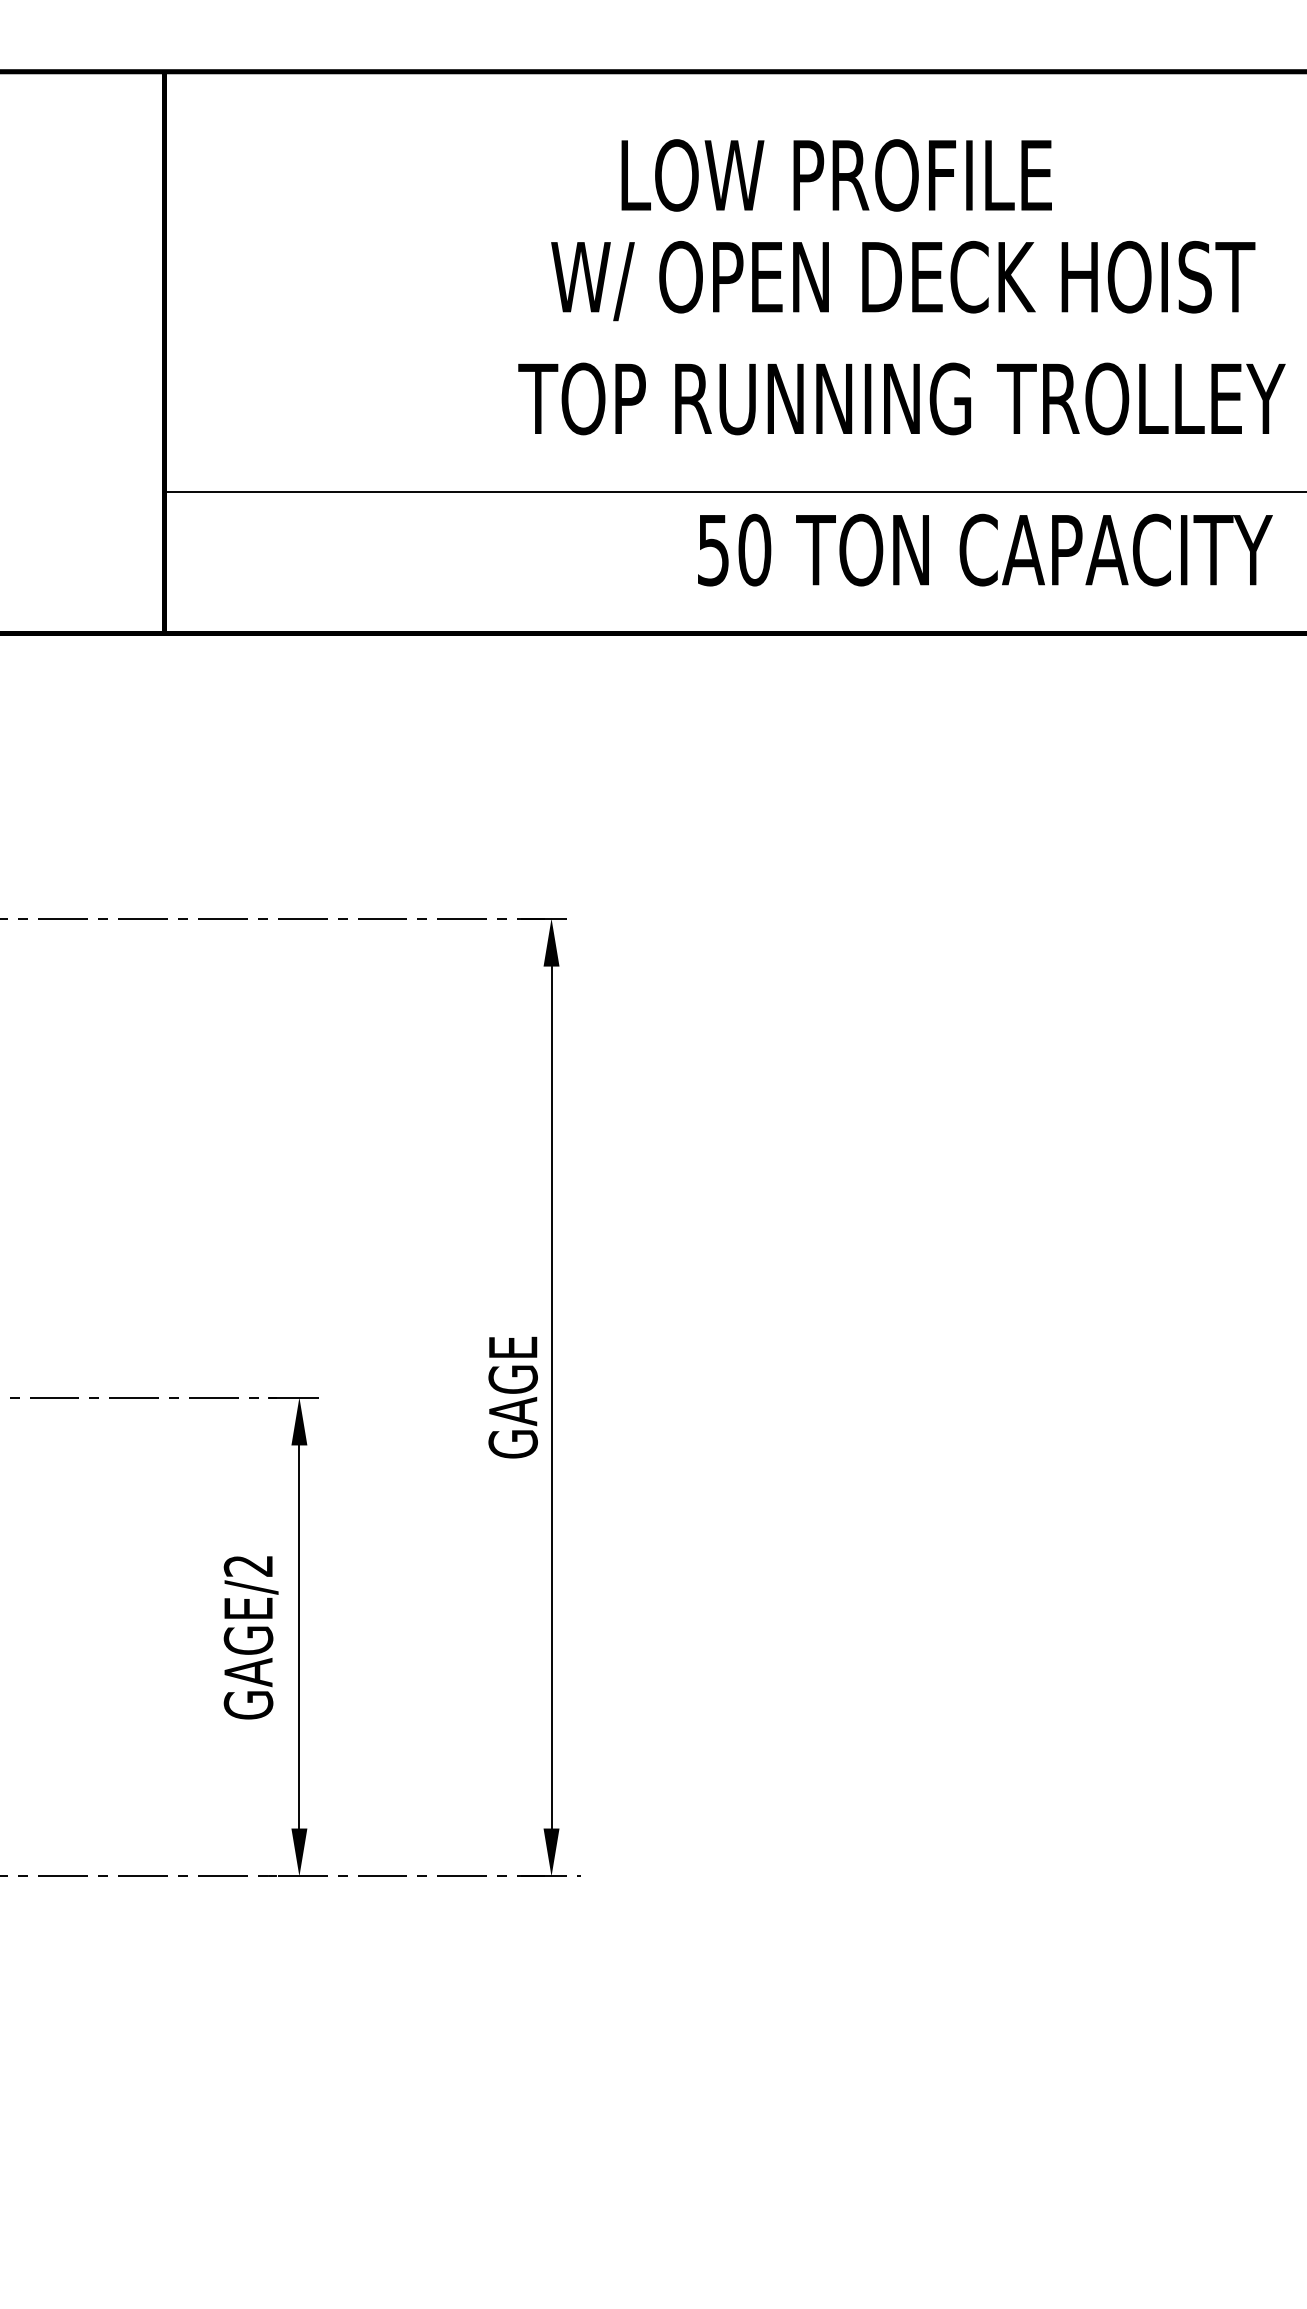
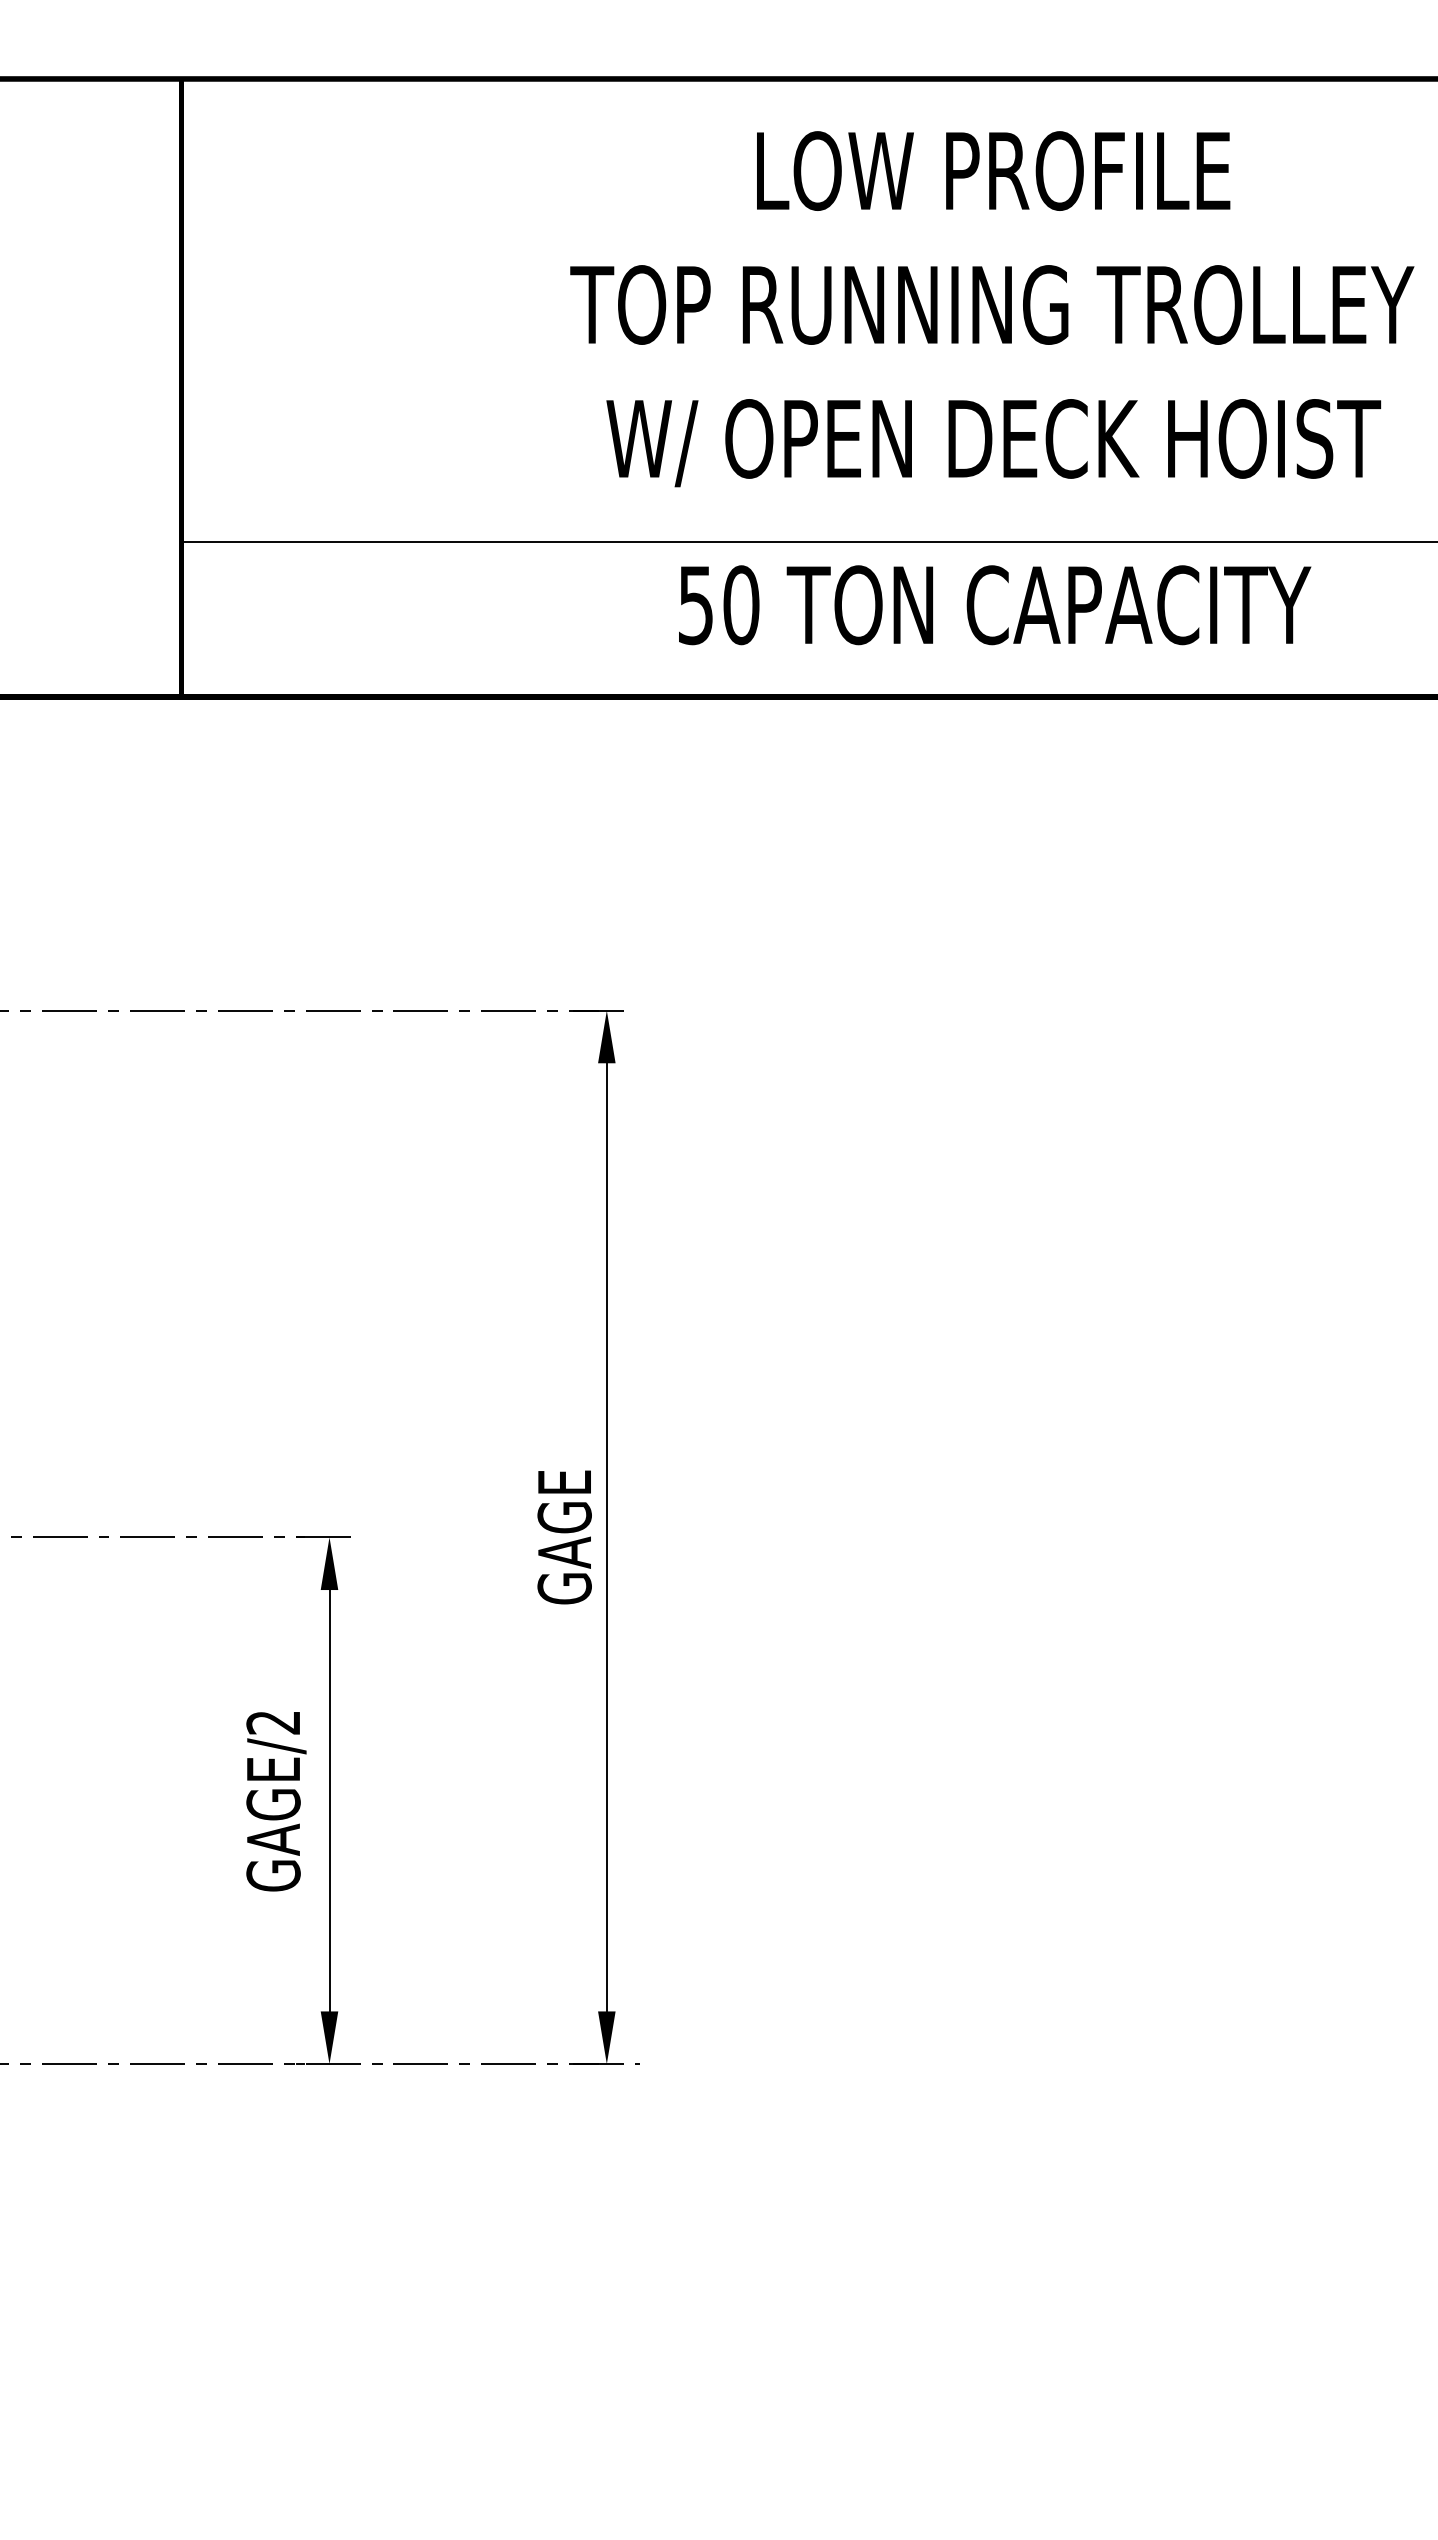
text: (836, 174) -> (993, 170), moved
text: (902, 281) -> (992, 309), W/ OPEN DECK HOIST -> TOP RUNNING TROLLEY
text: (902, 403) -> (992, 443), TOP RUNNING TROLLEY -> W/ OPEN DECK HOIST
text: (985, 550) -> (995, 605), moved

